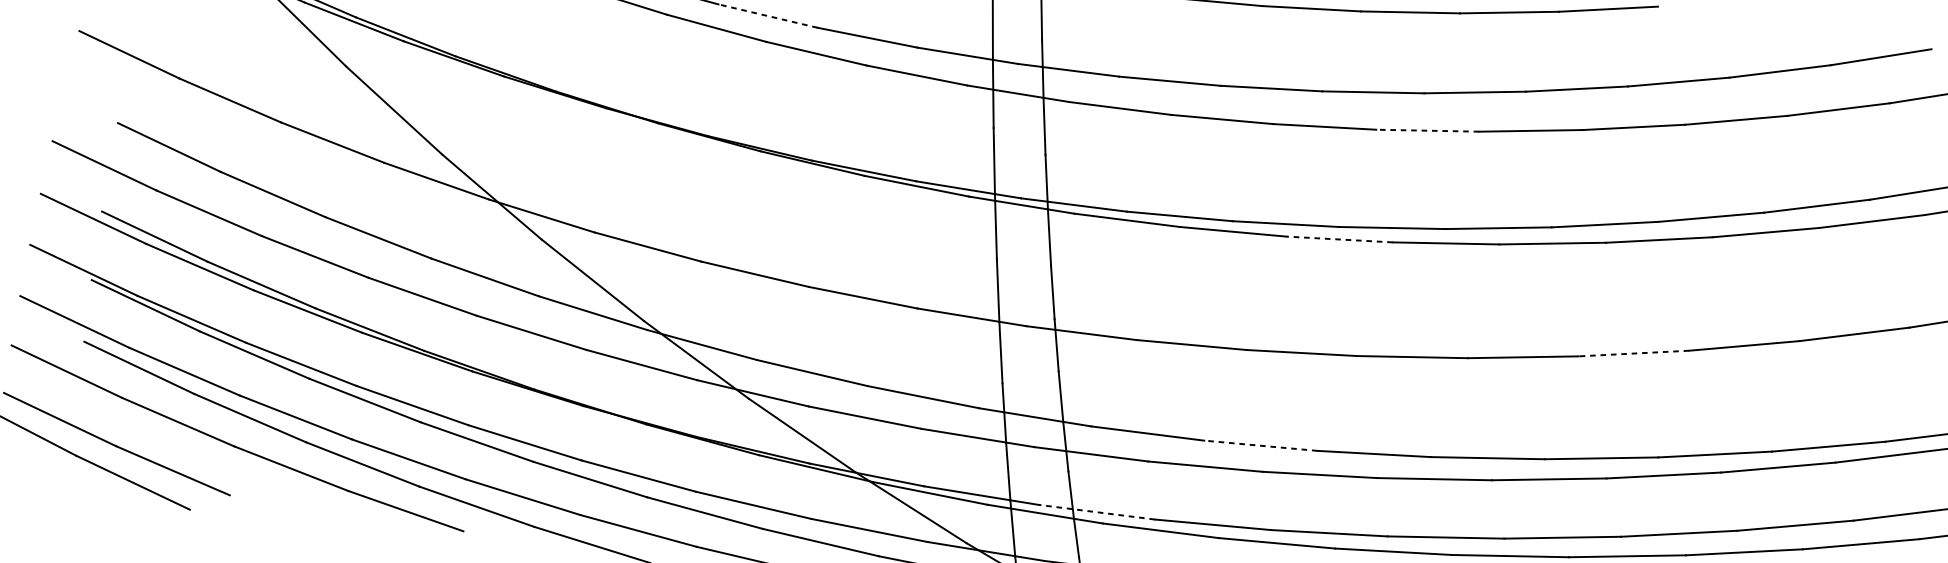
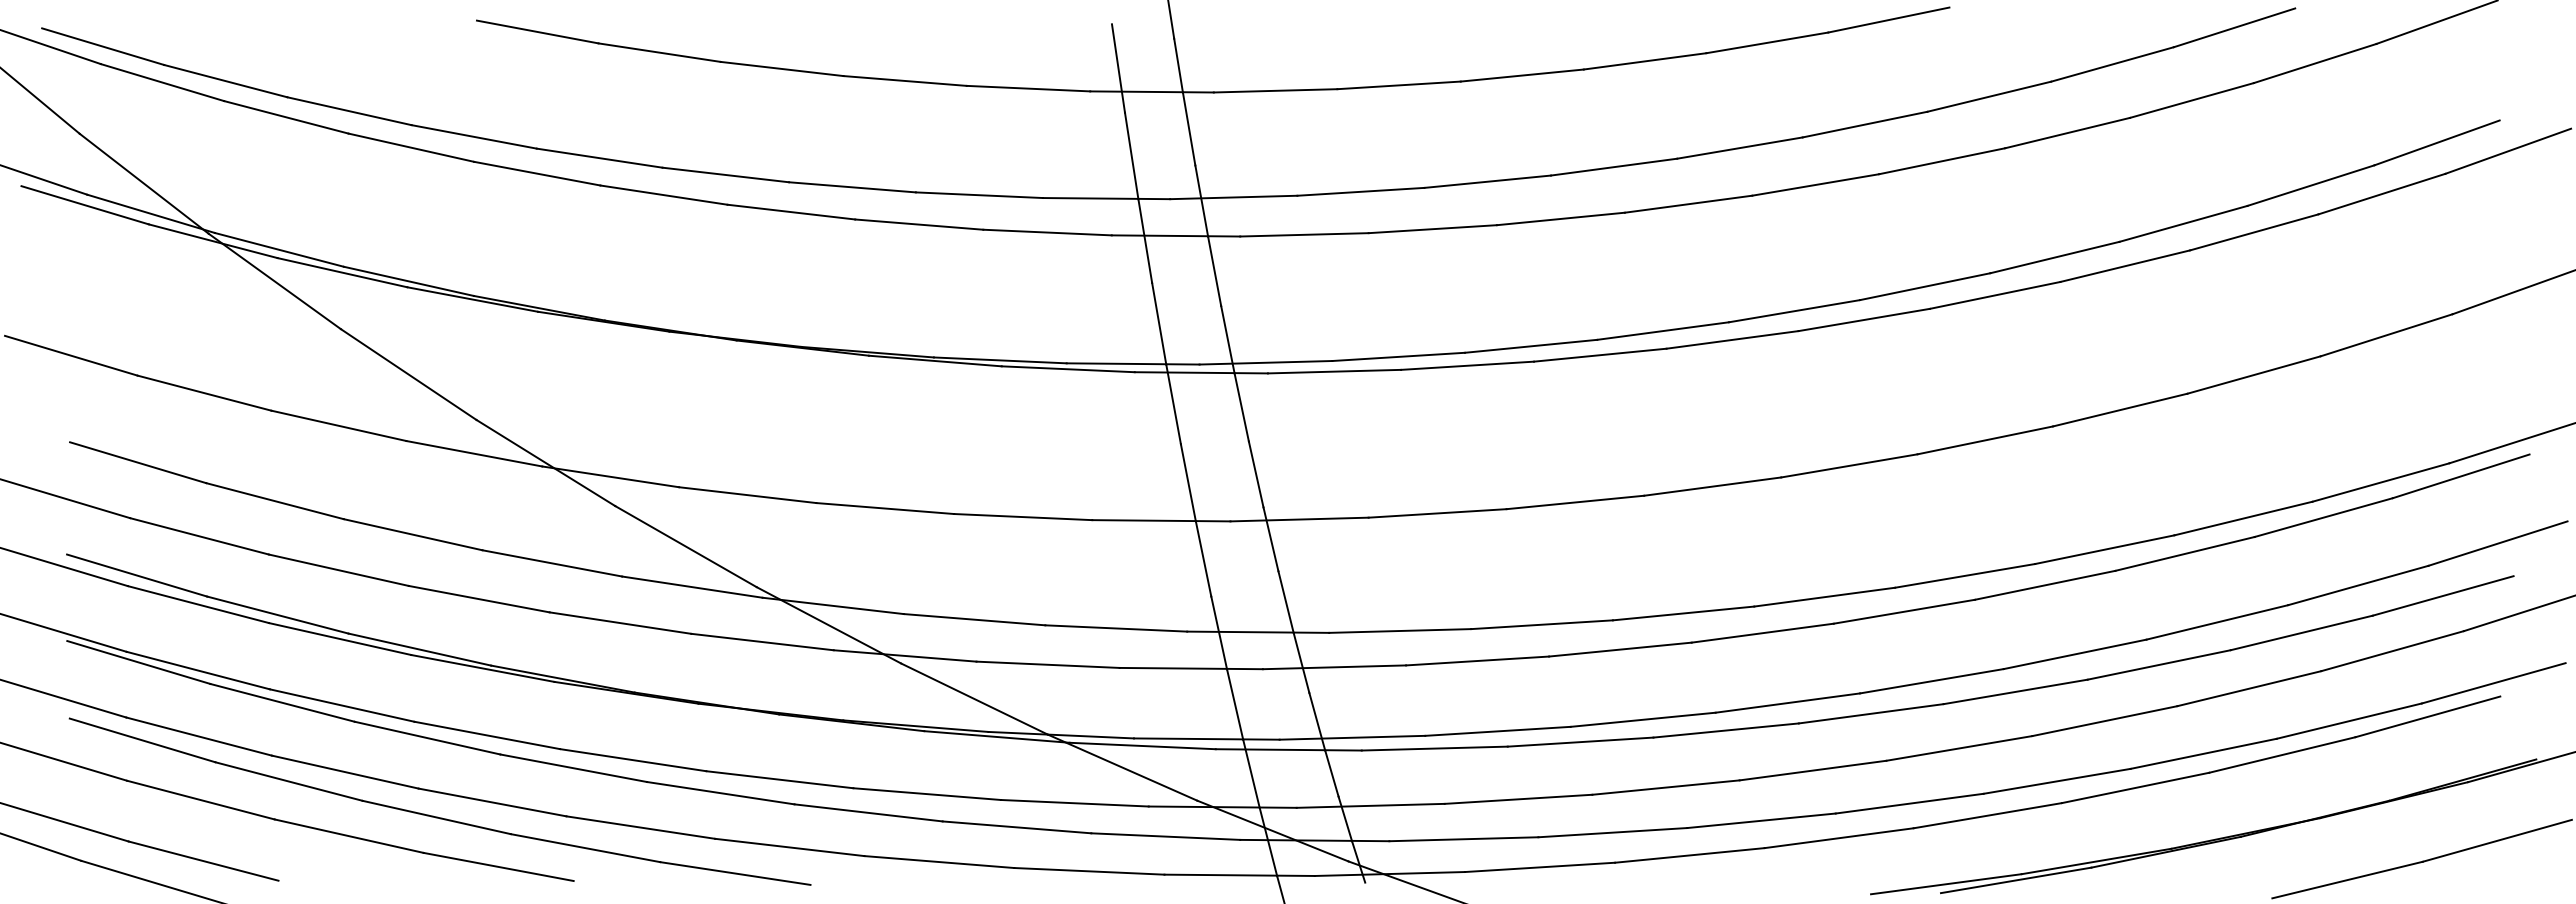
line: (768, 16) -> (852, 187), dashed -> solid
line: (1427, 130) -> (1688, 204), dashed -> solid
line: (1339, 239) -> (1600, 355), dashed -> solid
line: (1633, 353) -> (1984, 440), dashed -> solid
line: (1260, 445) -> (1541, 624), dashed -> solid
line: (1097, 512) -> (1352, 737), dashed -> solid

